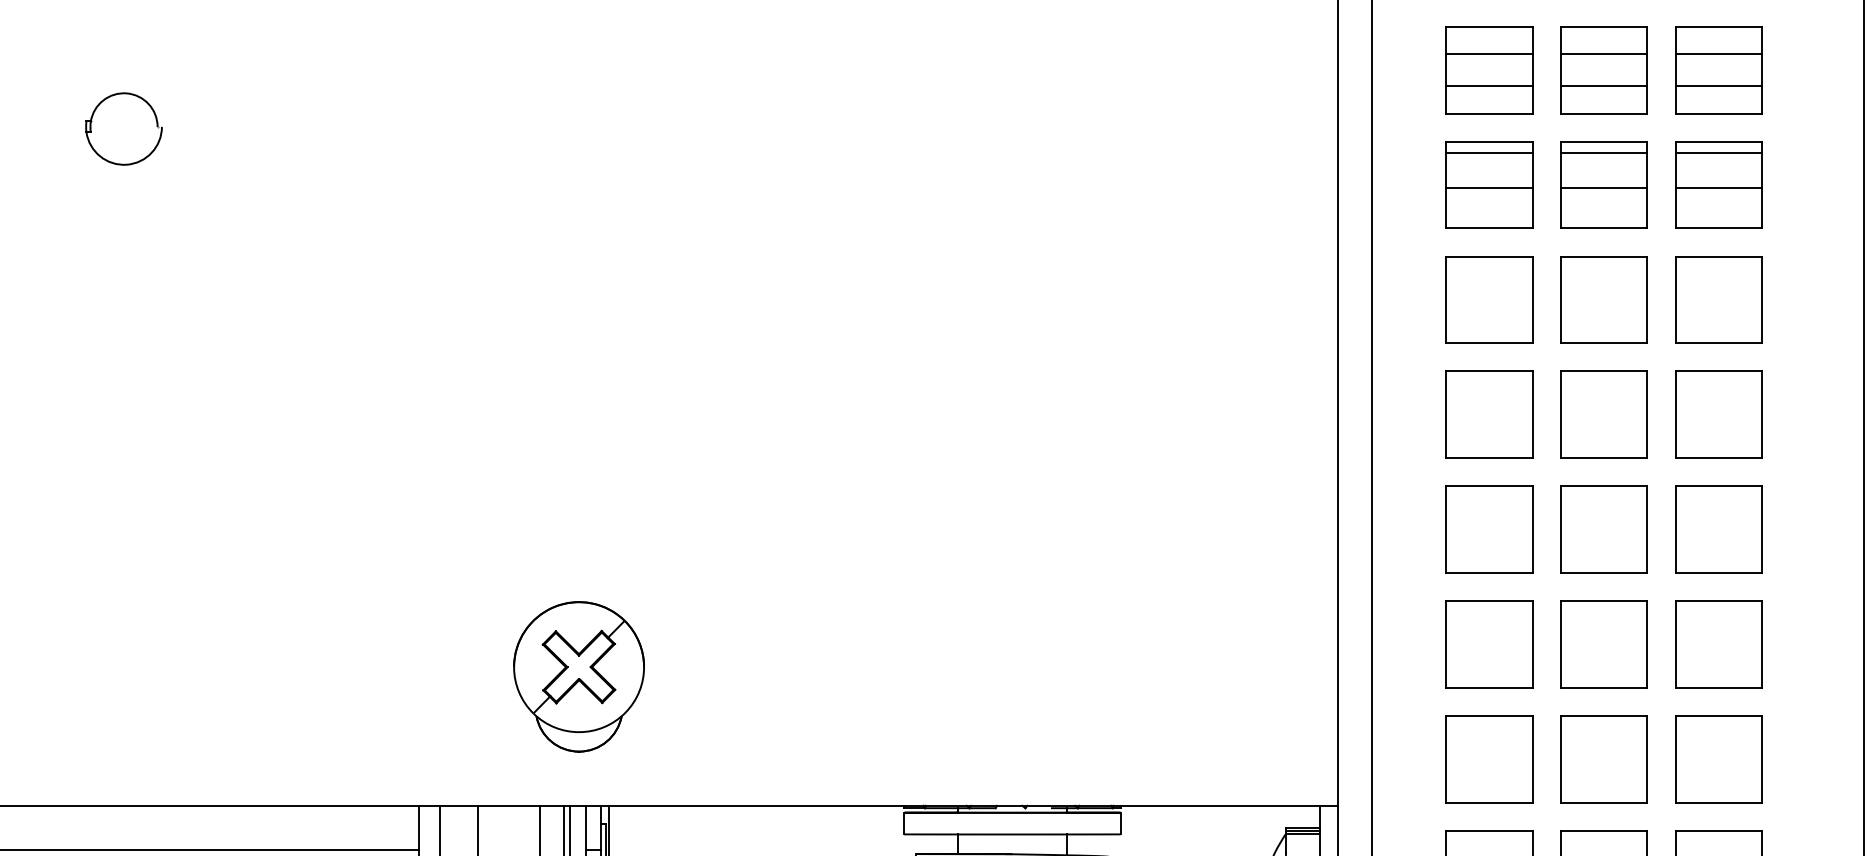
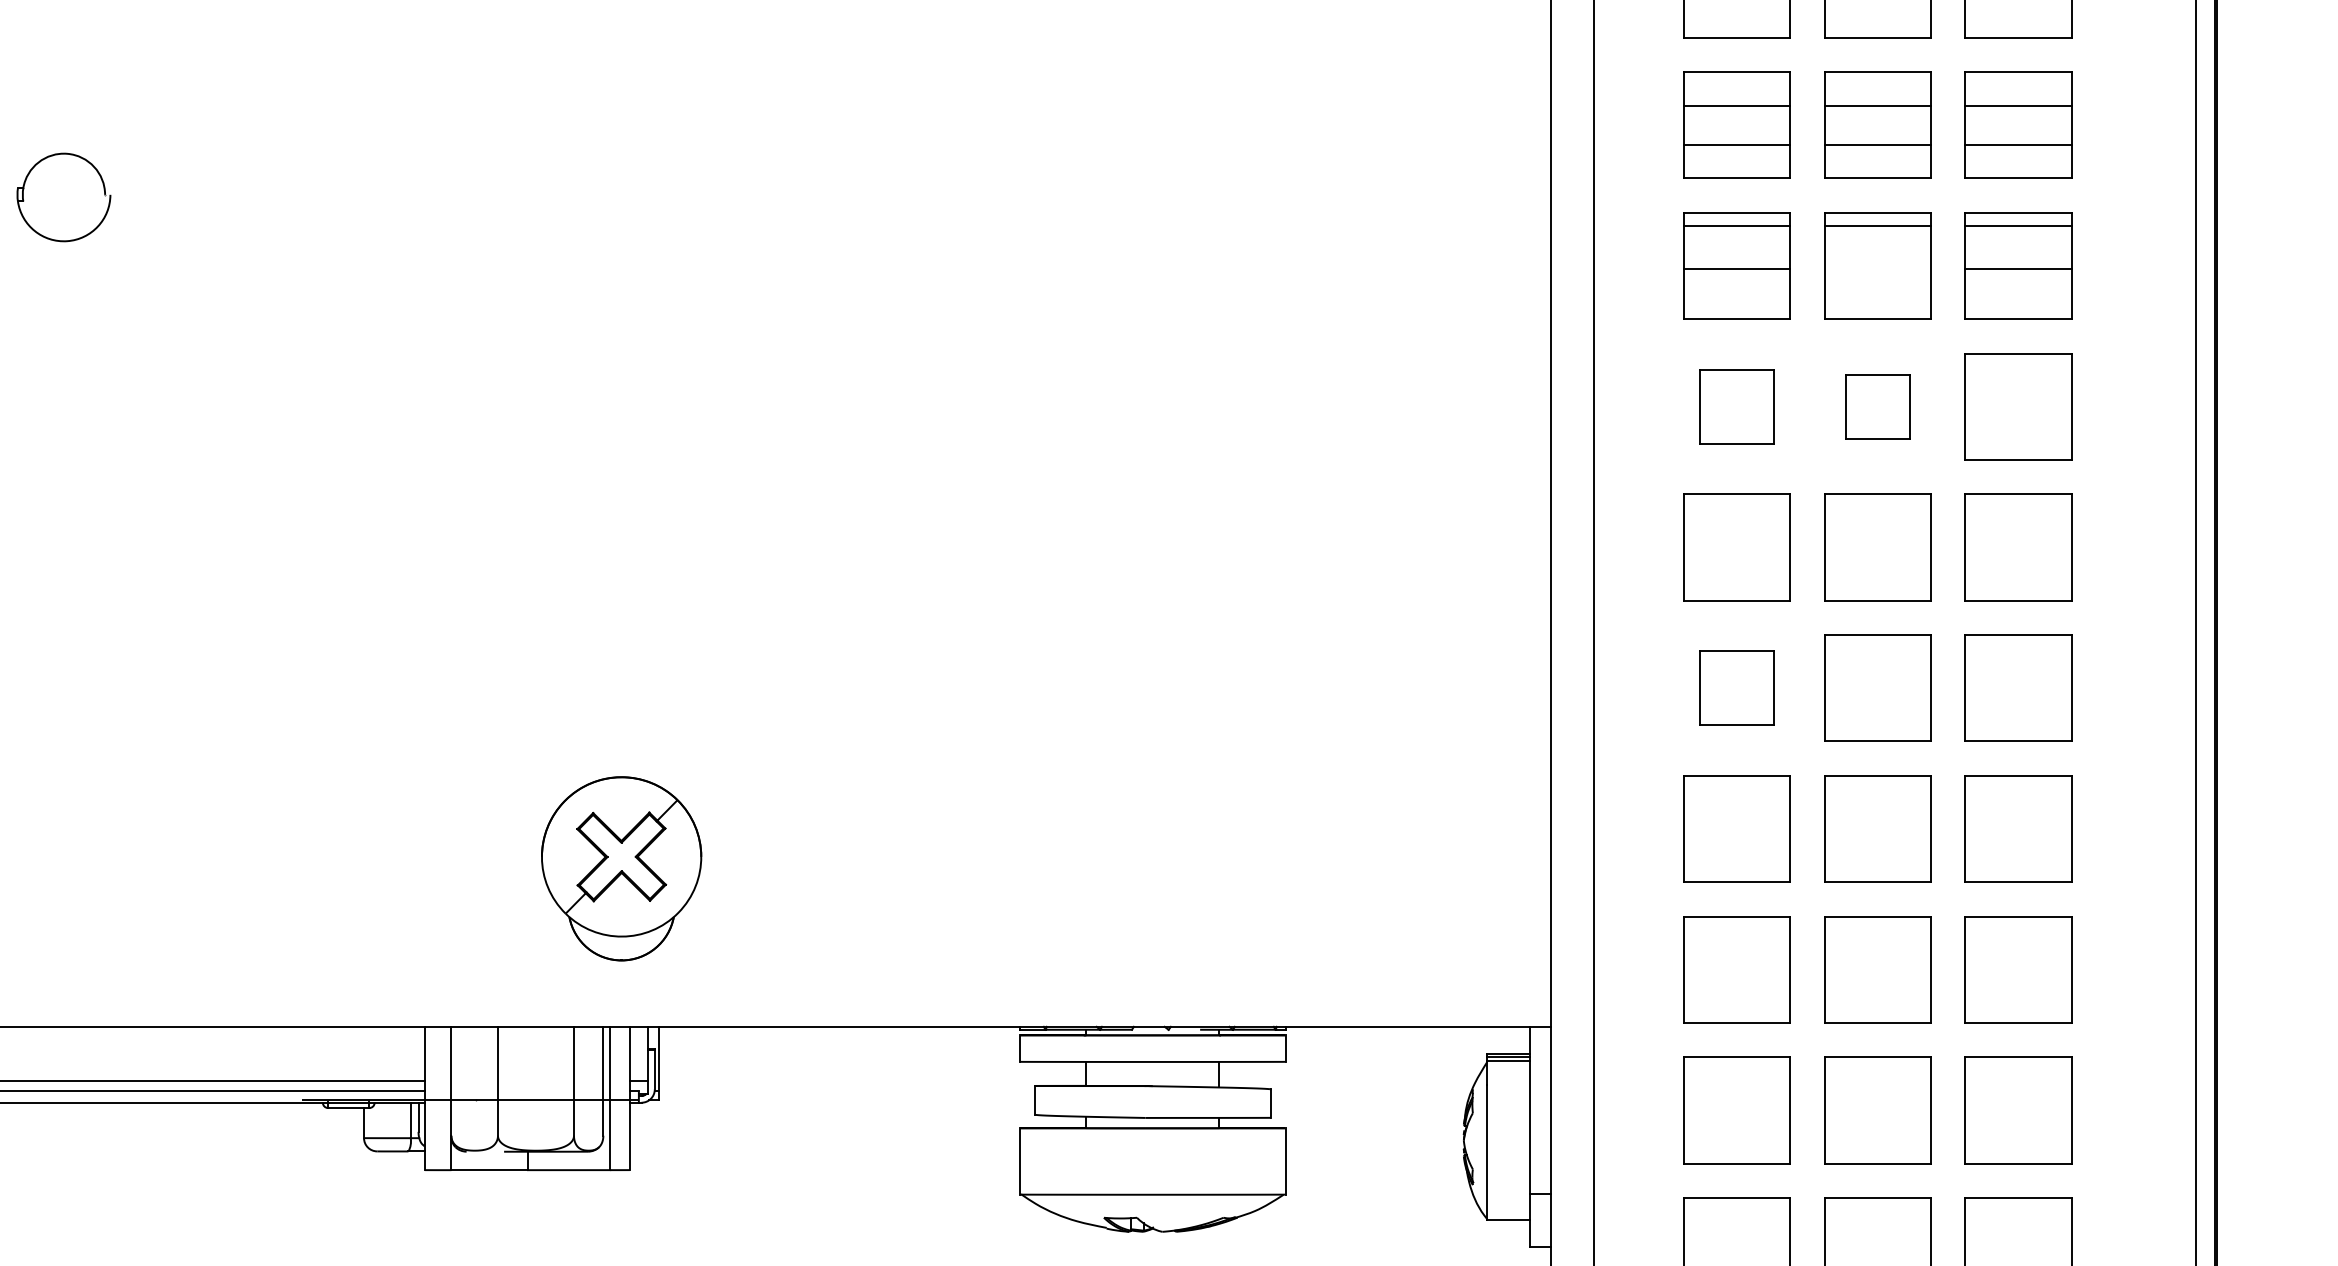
line: (1603, 187) -> (1877, 269), removed
part: (1488, 299) -> (1736, 406), size x0.7
part: (1603, 299) -> (1877, 406), size x0.6
part: (1488, 528) -> (1736, 687), size x0.7

